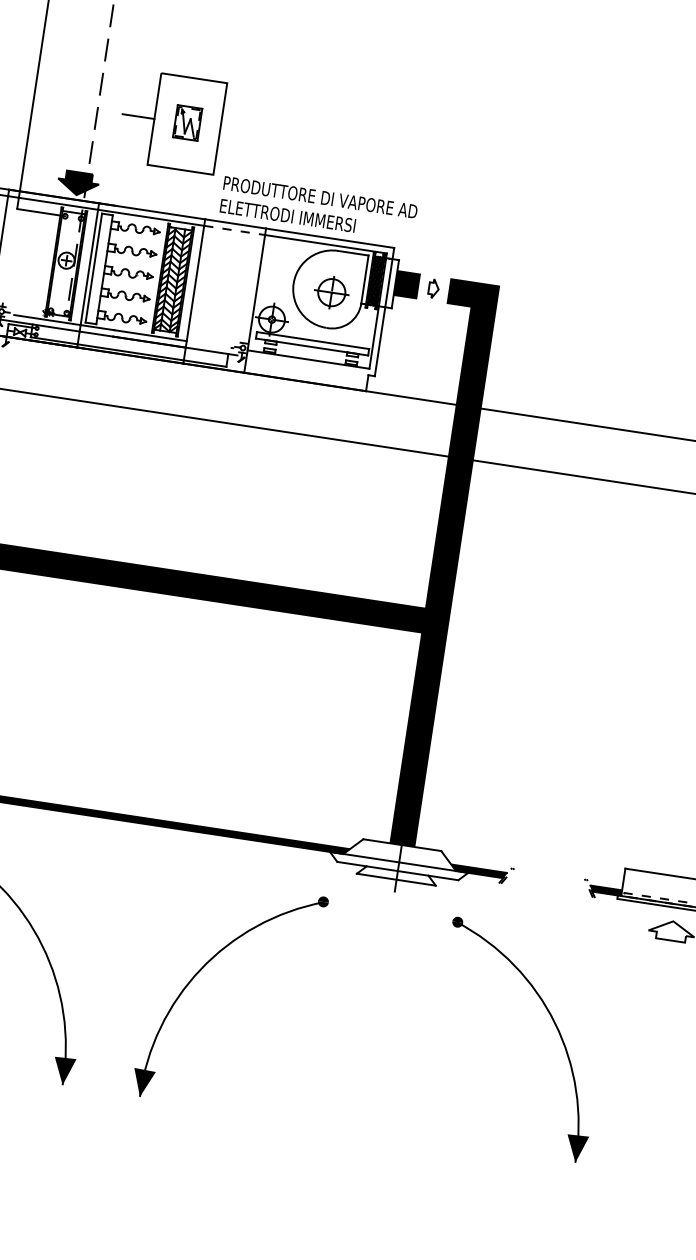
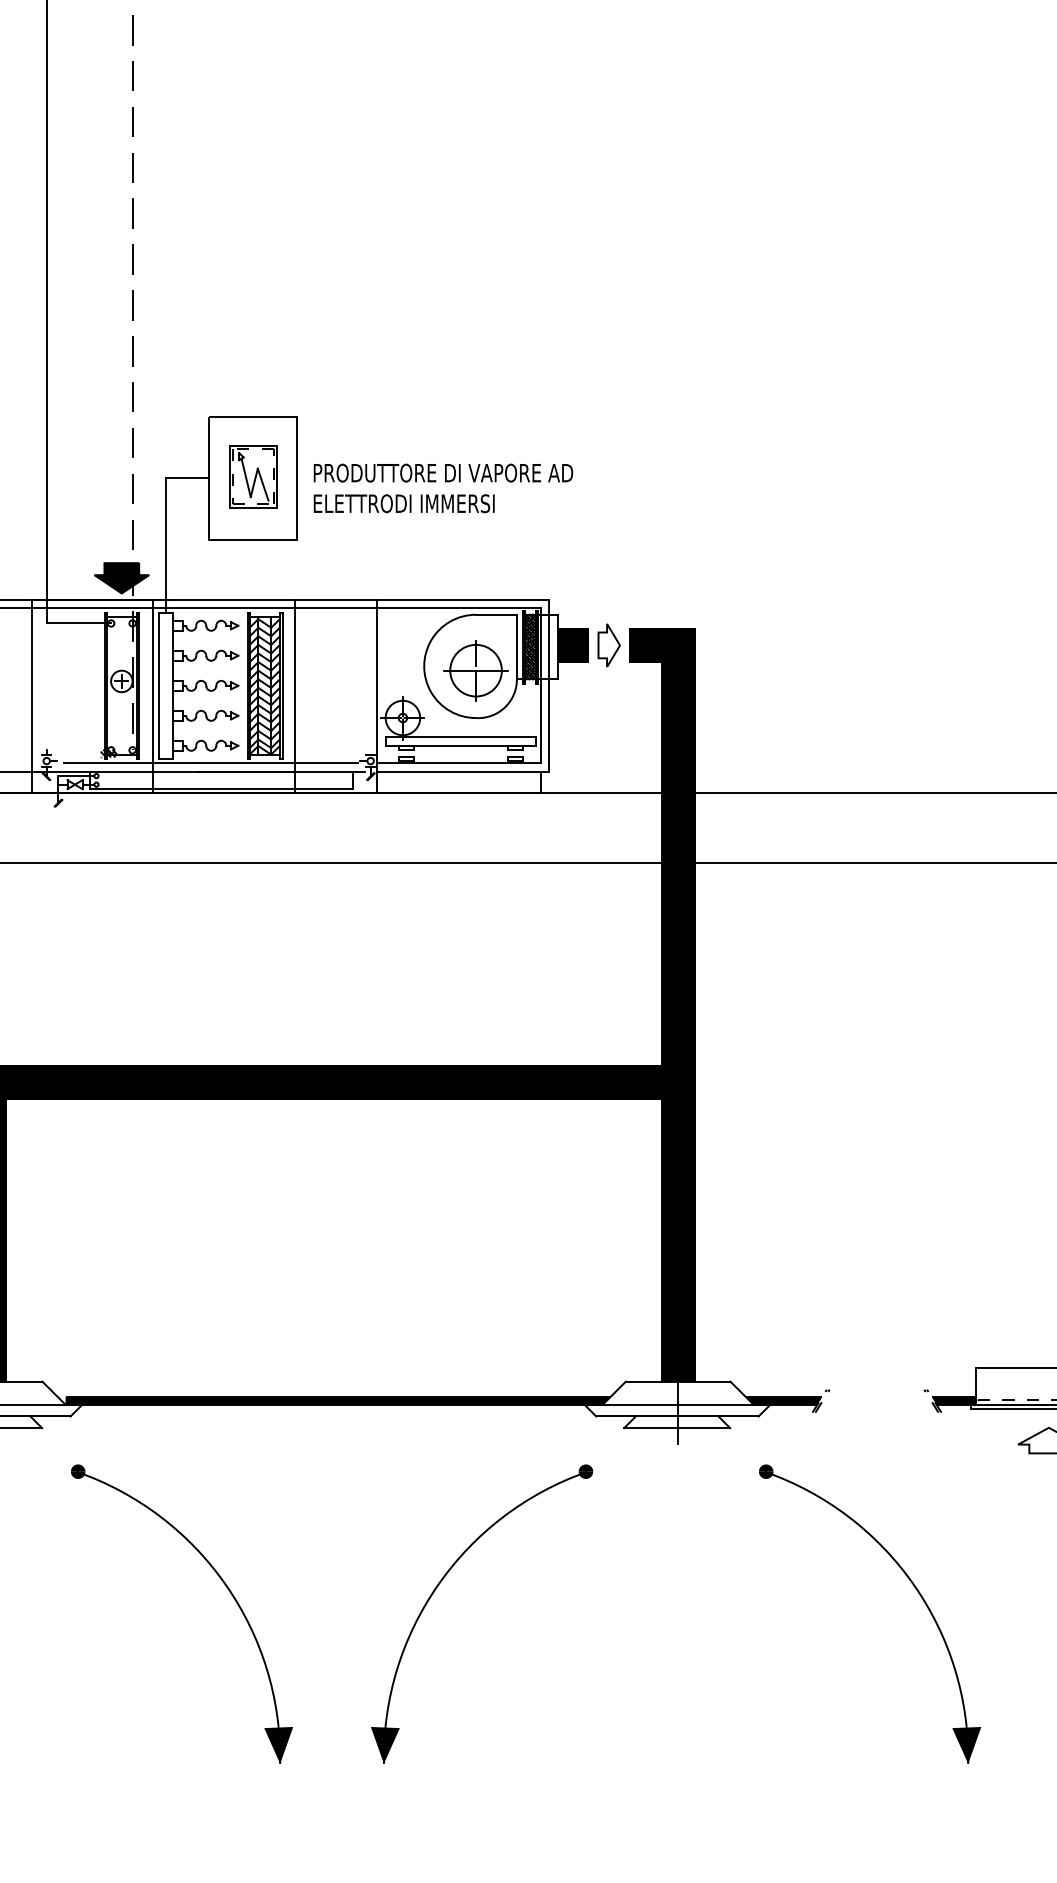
part: (187, 122) -> (253, 476), size x1.43
line: (115, 164) -> (166, 545), added
text: (318, 208) -> (443, 488), moved
line: (234, 230) -> (336, 608), dashed -> solid
part: (433, 288) -> (608, 645), size x1.67
part: (331, 292) -> (475, 670), size x1.43
line: (209, 344) -> (325, 763), added
line: (307, 365) -> (458, 771), added

